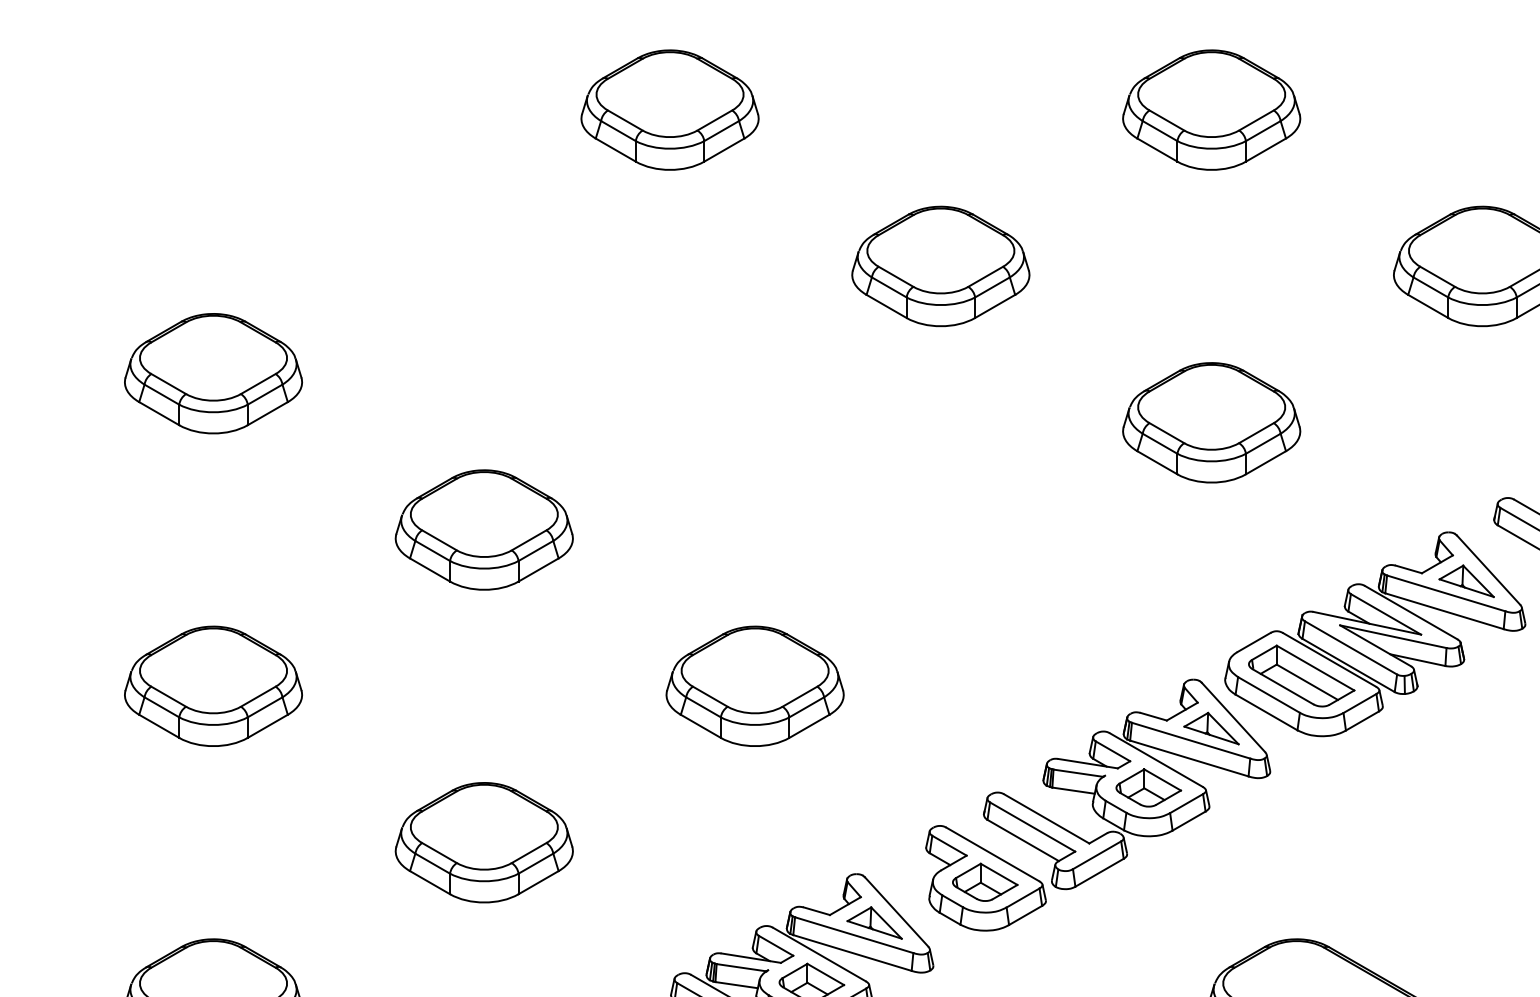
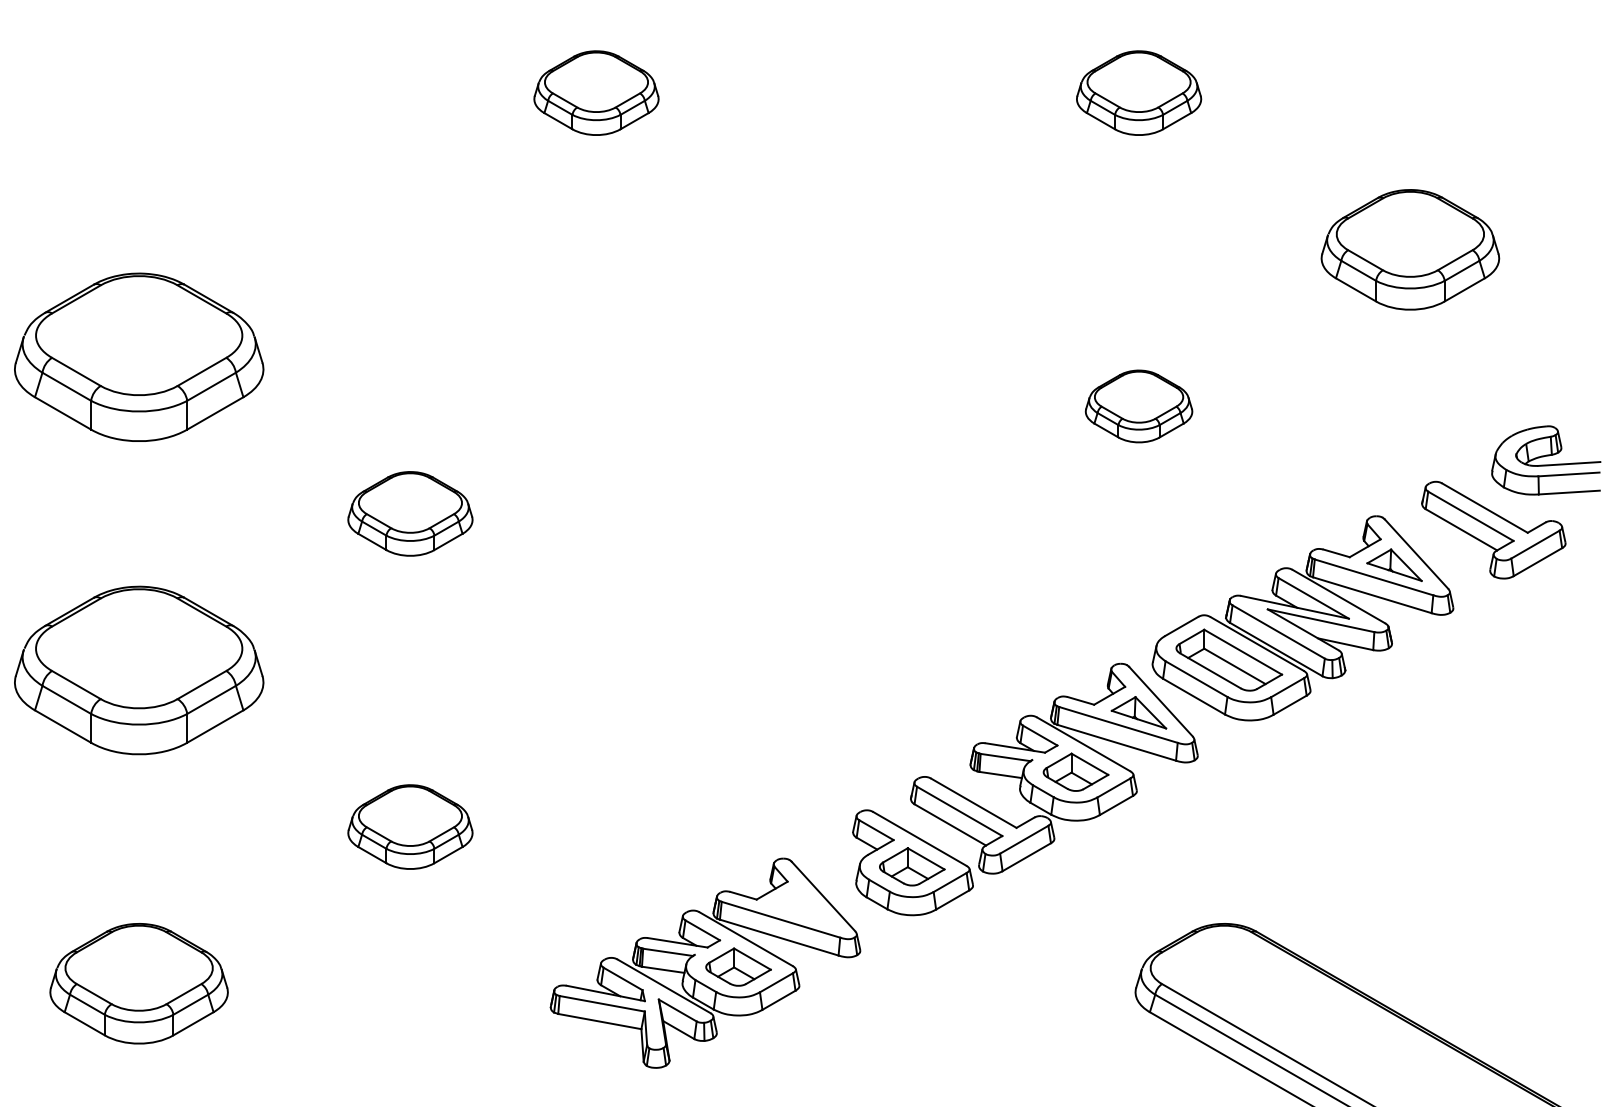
part: (670, 109) -> (596, 92), size x0.7
part: (1211, 109) -> (1138, 92), size x0.7
part: (940, 266) -> (867, 249), removed
part: (212, 372) -> (138, 356), size x1.4
part: (1211, 422) -> (1138, 406), size x0.6
part: (484, 529) -> (410, 513), size x0.7
part: (212, 686) -> (138, 670), size x1.4
part: (754, 686) -> (681, 670), removed
part: (484, 842) -> (410, 826), size x0.7
part: (874, 922) -> (801, 907), removed

